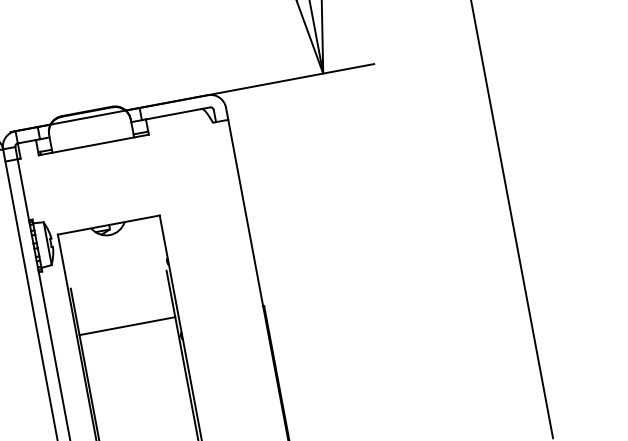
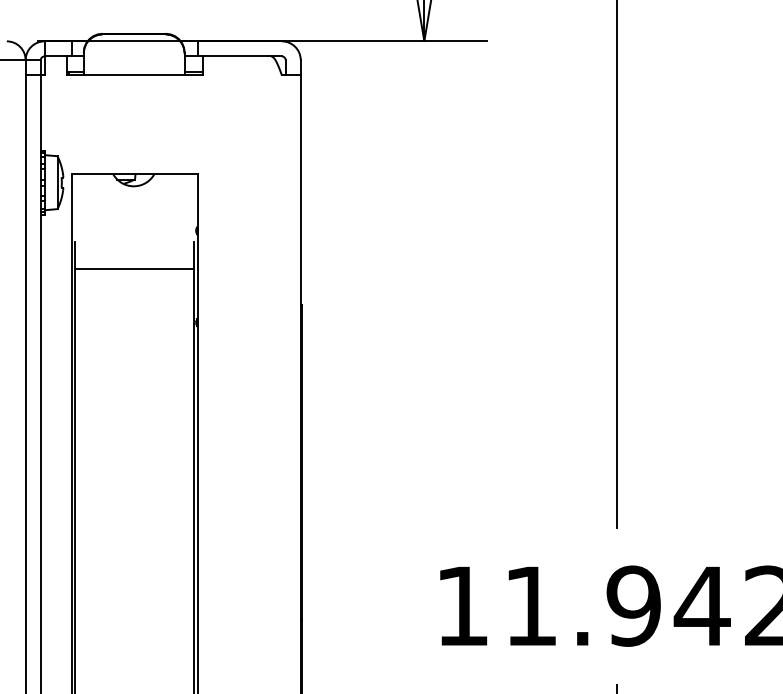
line: (127, 325) -> (134, 268), moved

